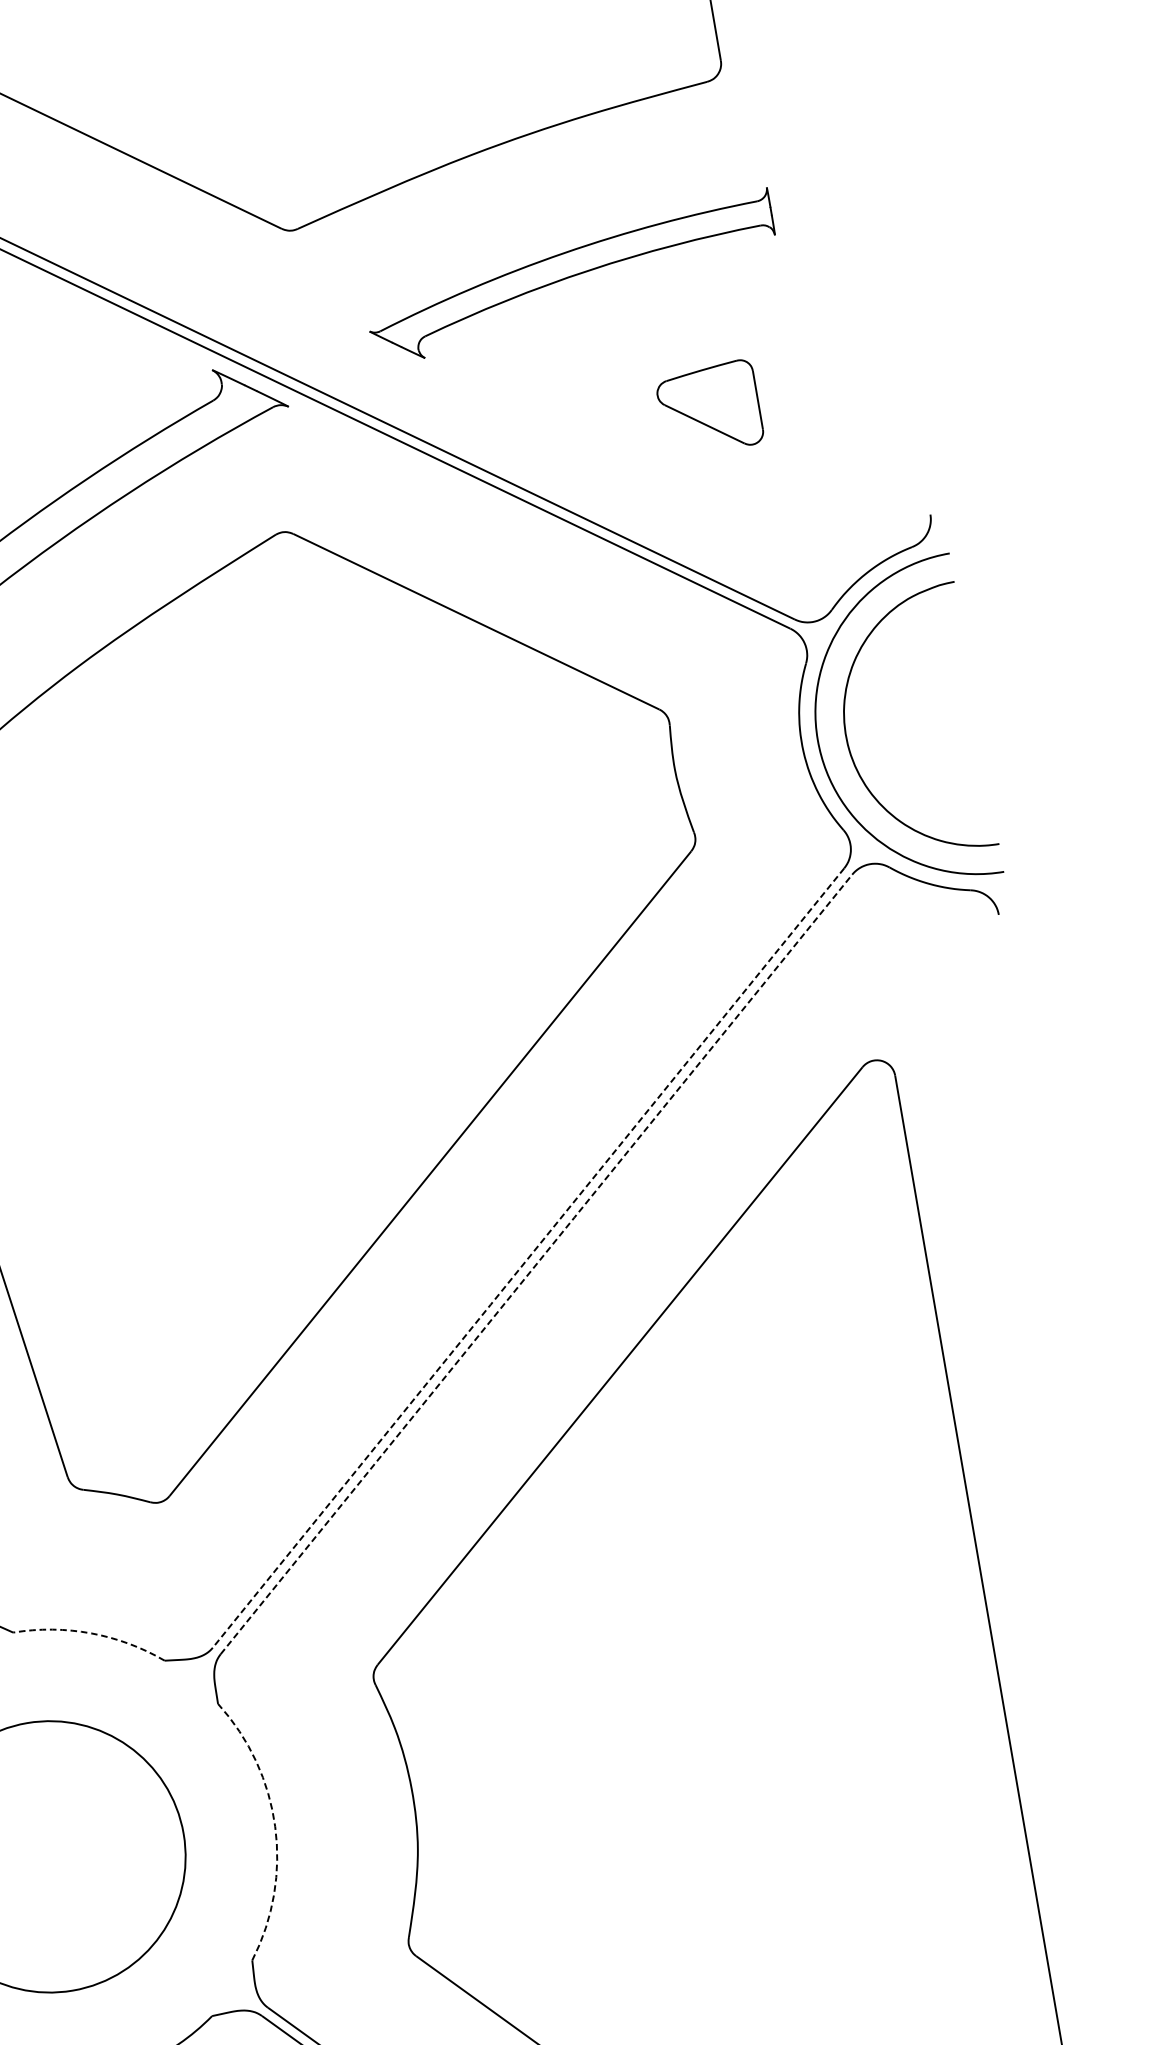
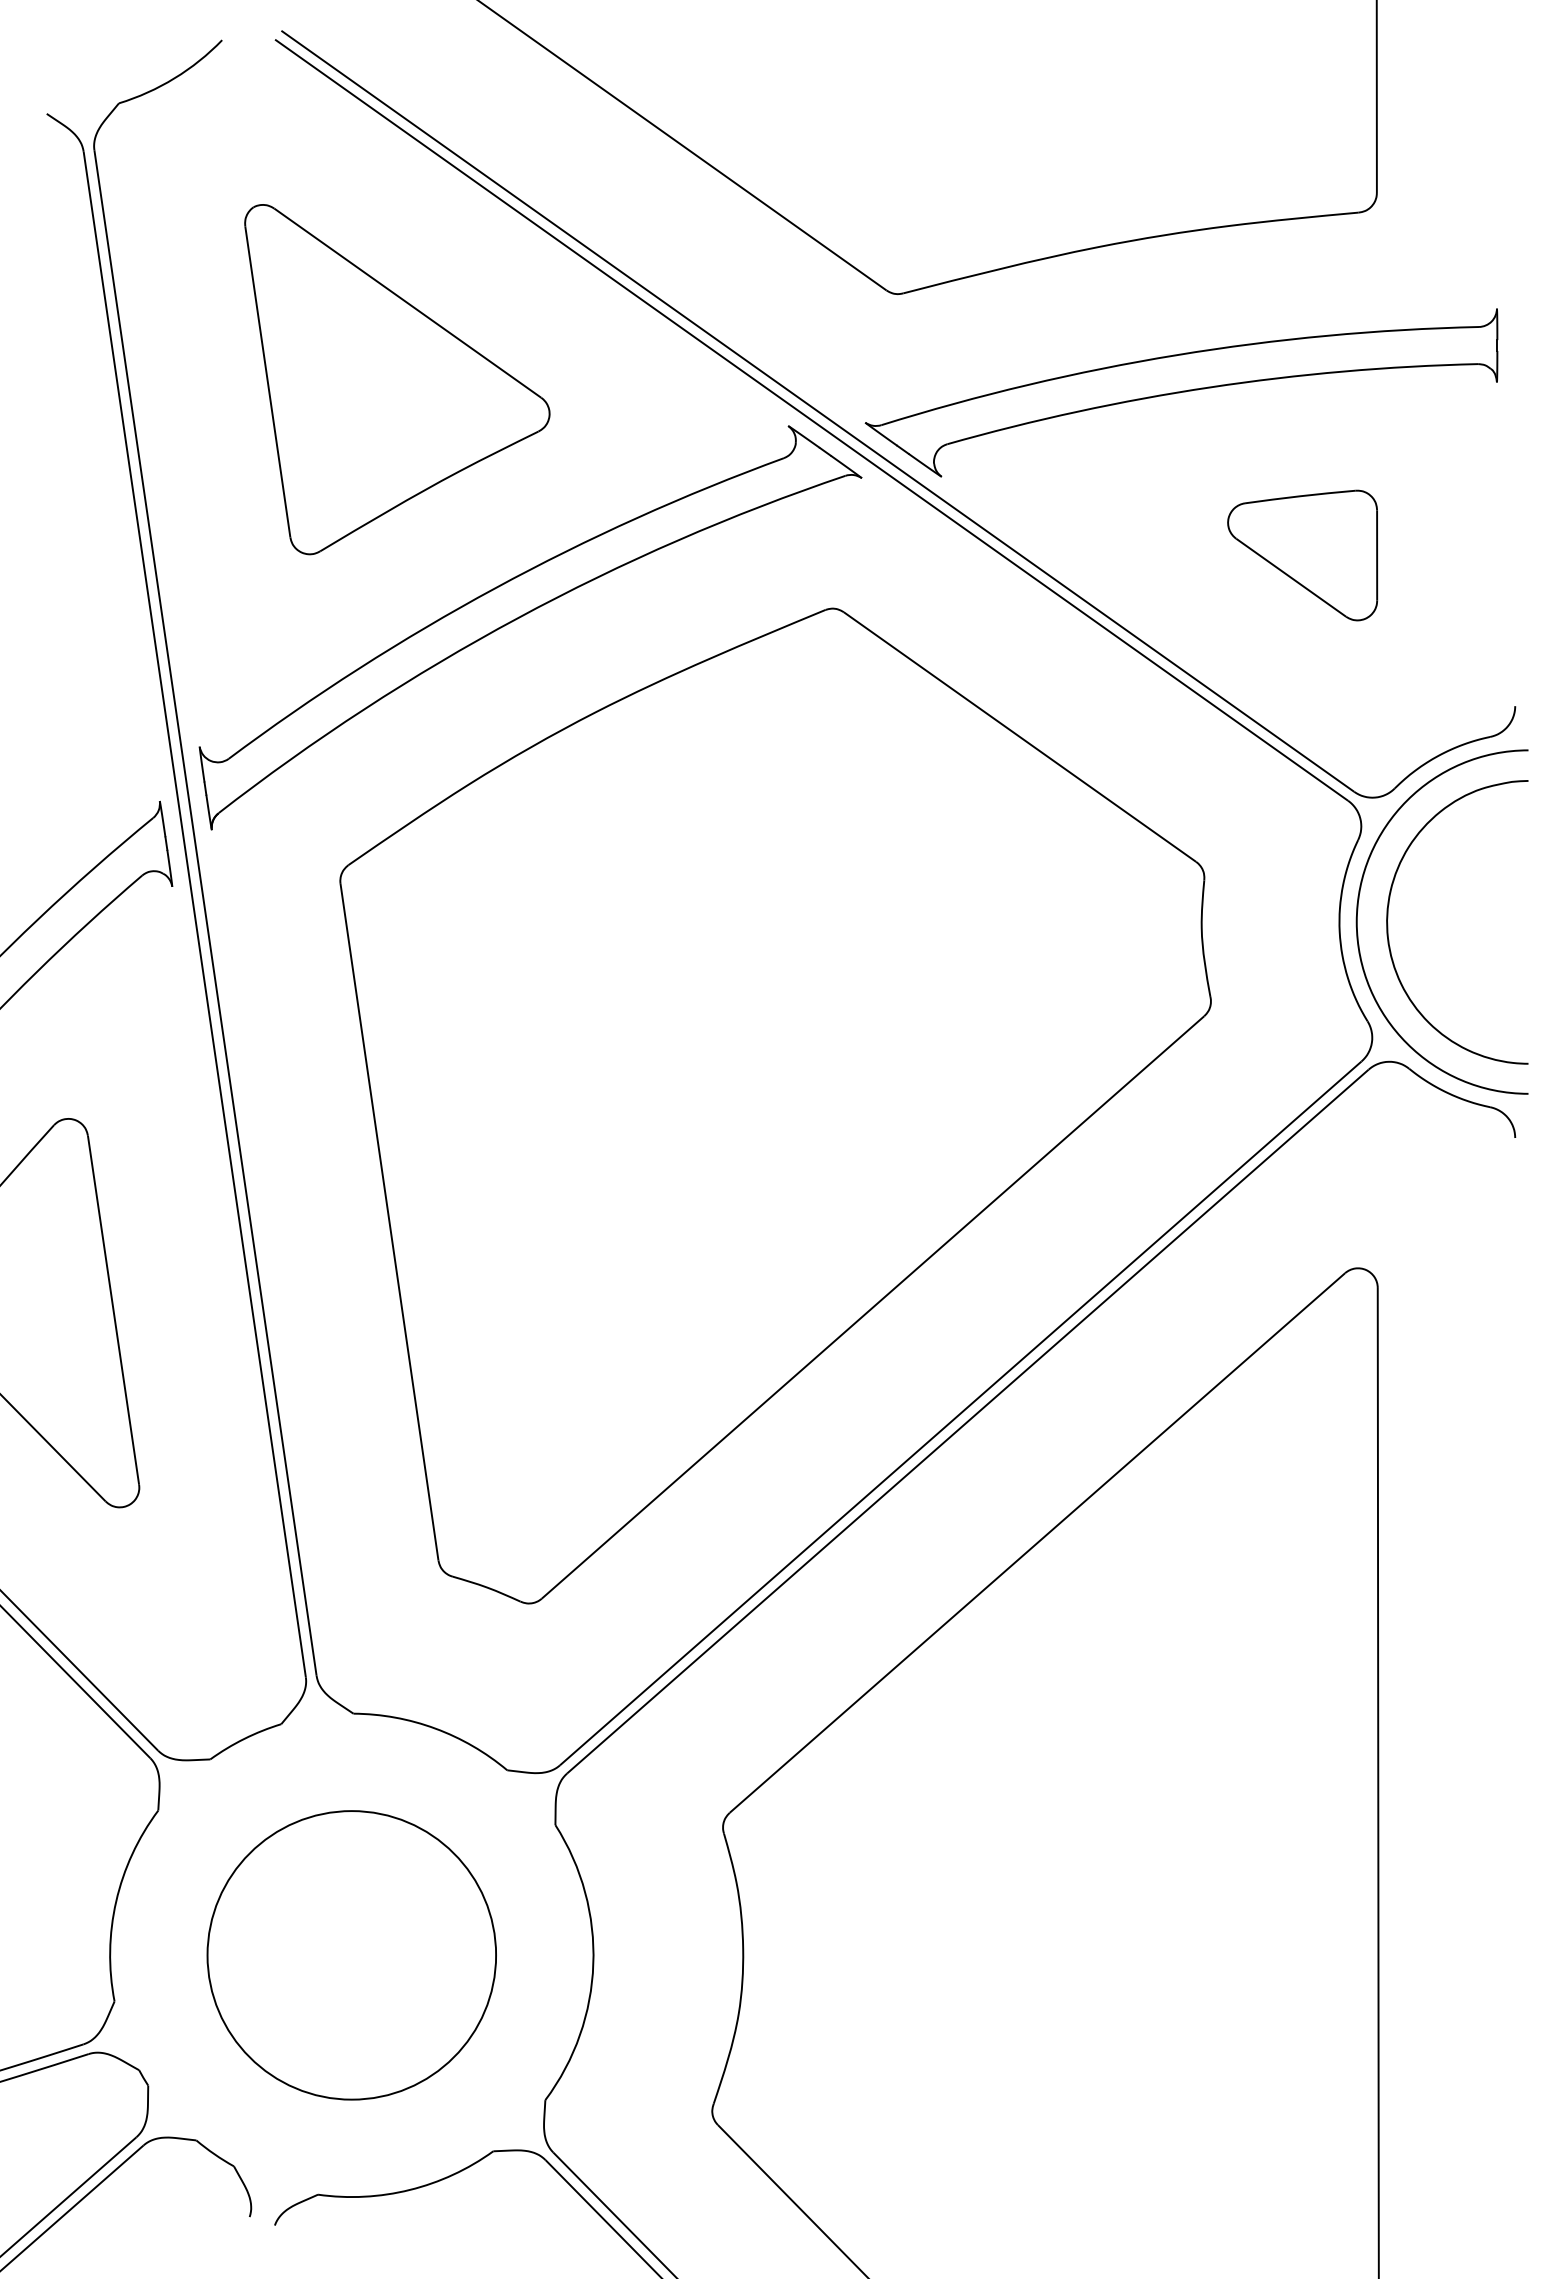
part: (571, 276) -> (1181, 392), size x1.43
part: (709, 408) -> (1302, 555), size x1.43
line: (527, 1259) -> (959, 1414), dashed -> solid
line: (536, 1263) -> (968, 1420), dashed -> solid
arc: (91, 1633) -> (435, 1728), dashed -> solid
arc: (275, 1827) -> (593, 1964), dashed -> solid

